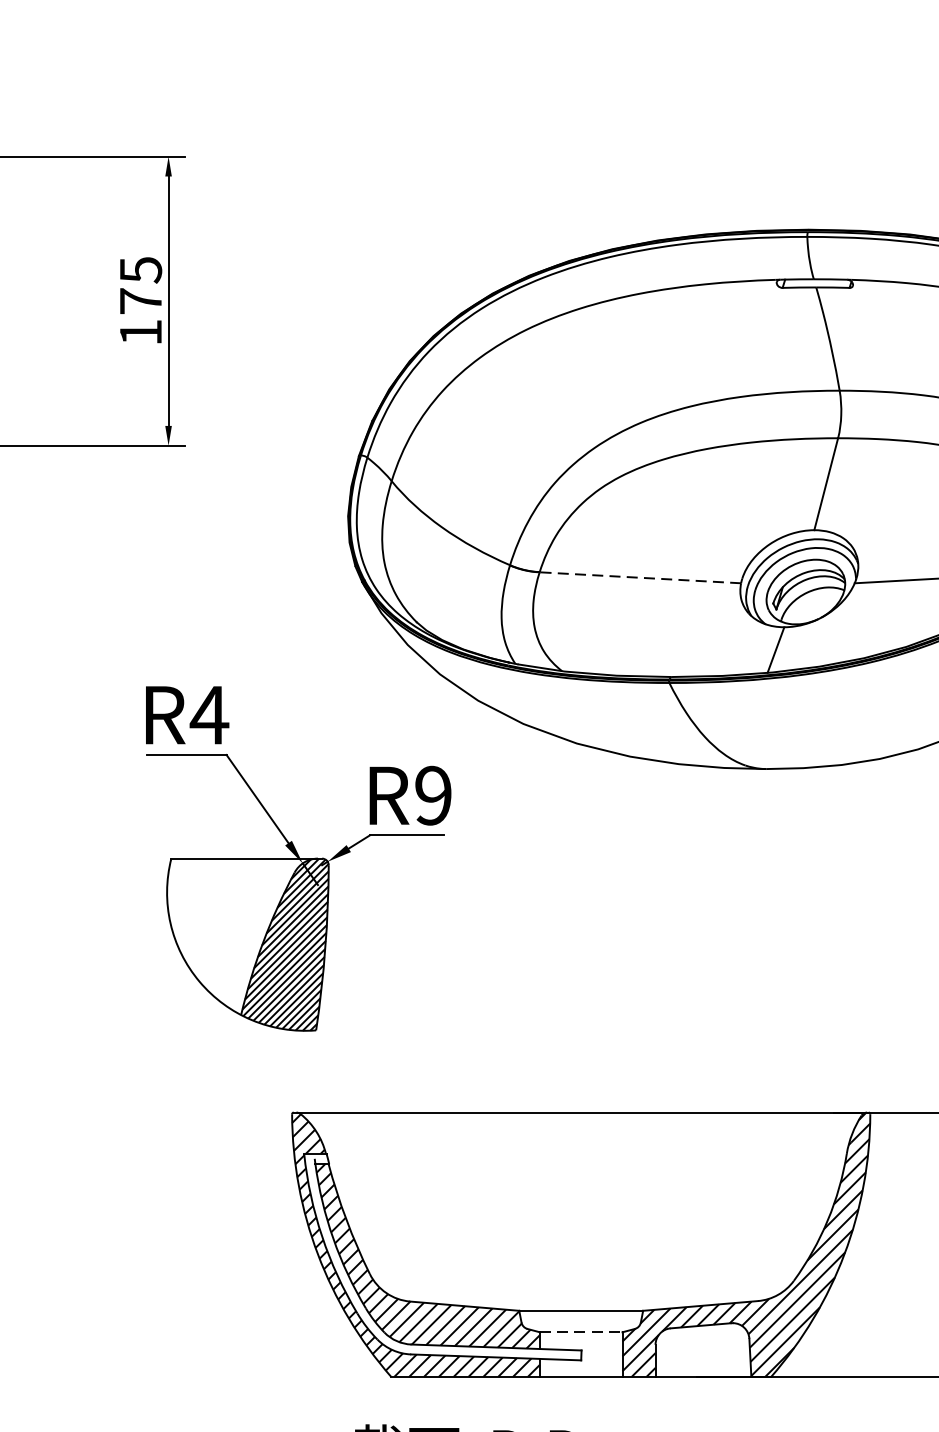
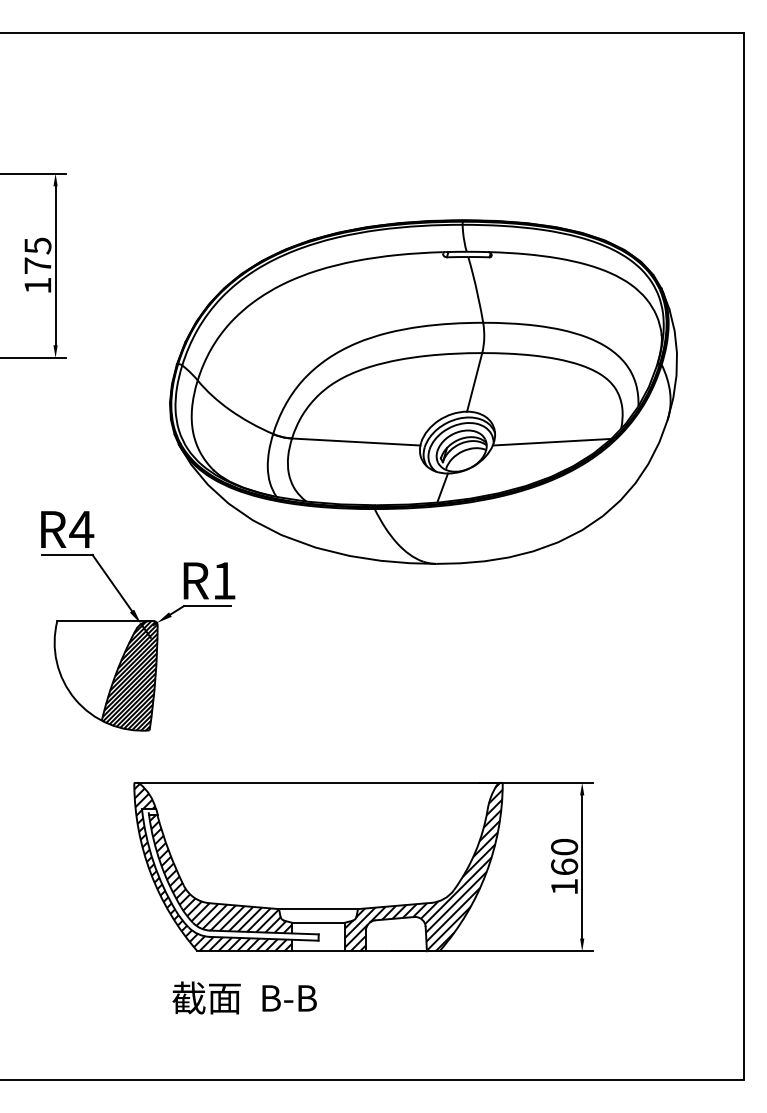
line: (639, 578) -> (355, 442), dashed -> solid
text: (432, 795) -> (223, 580), R9 -> R1
line: (582, 1331) -> (319, 922), dashed -> solid

